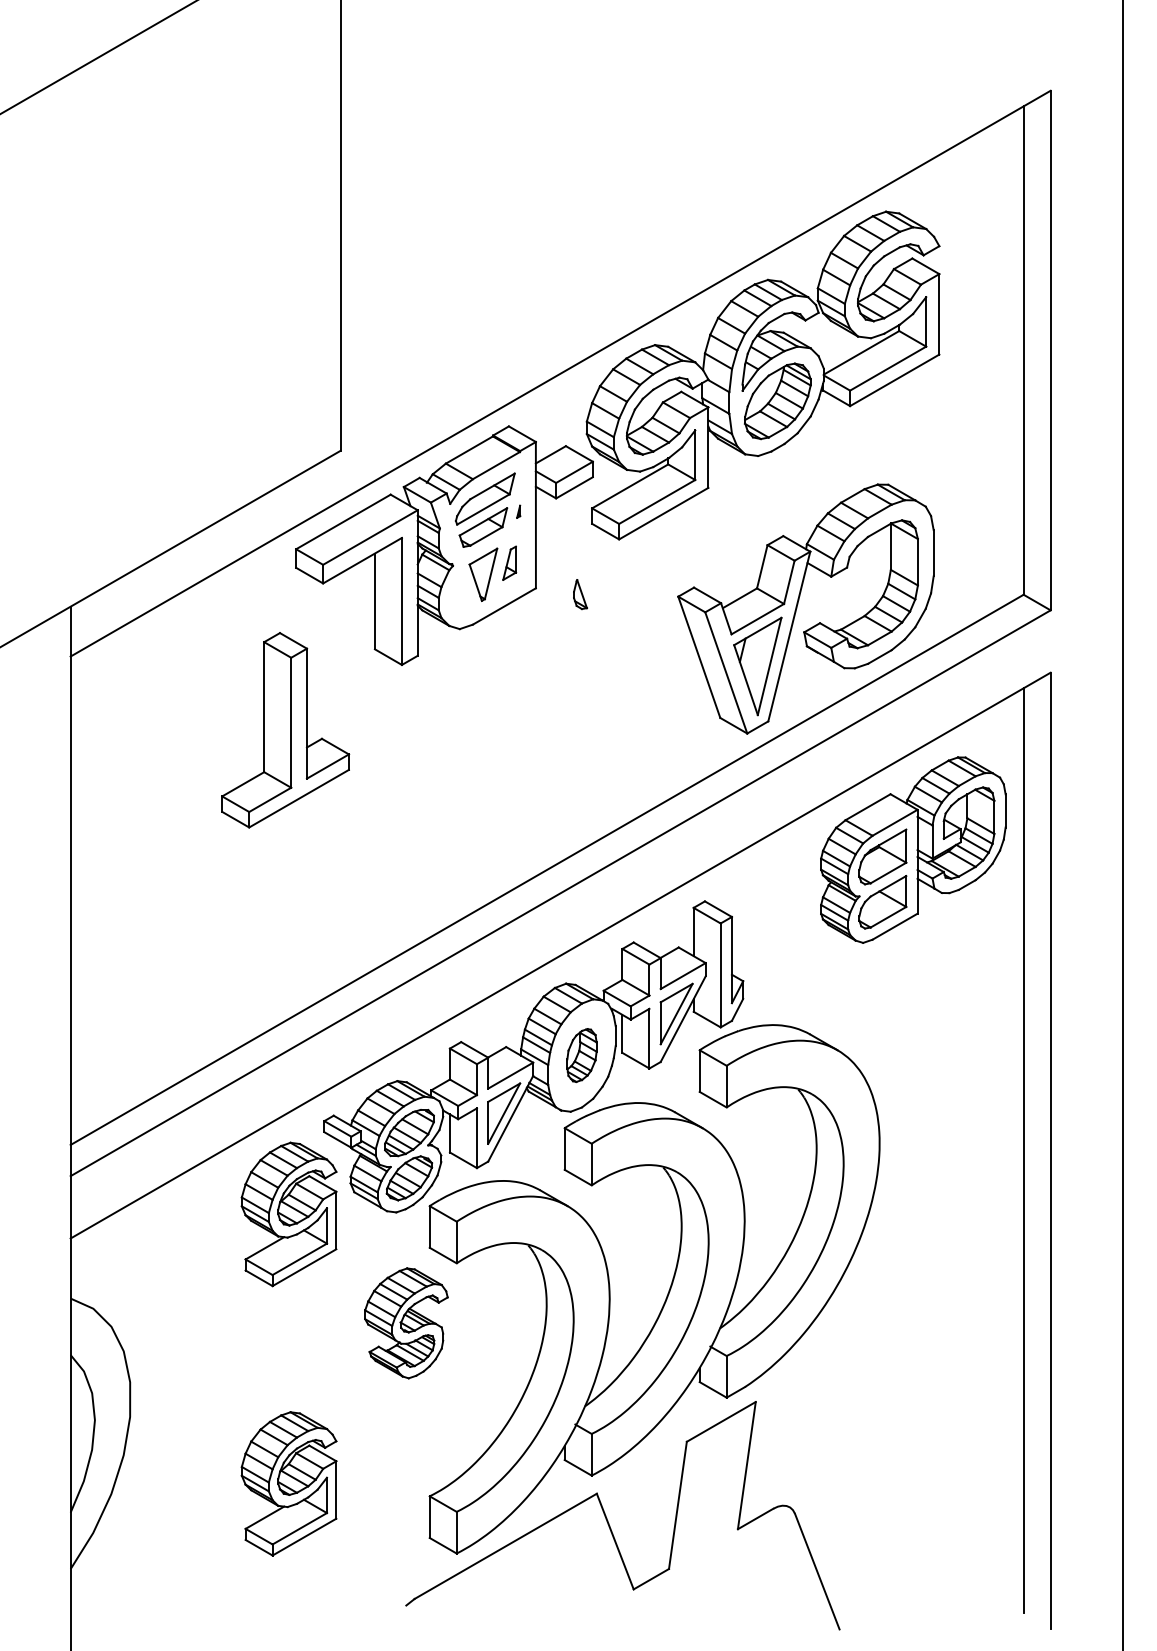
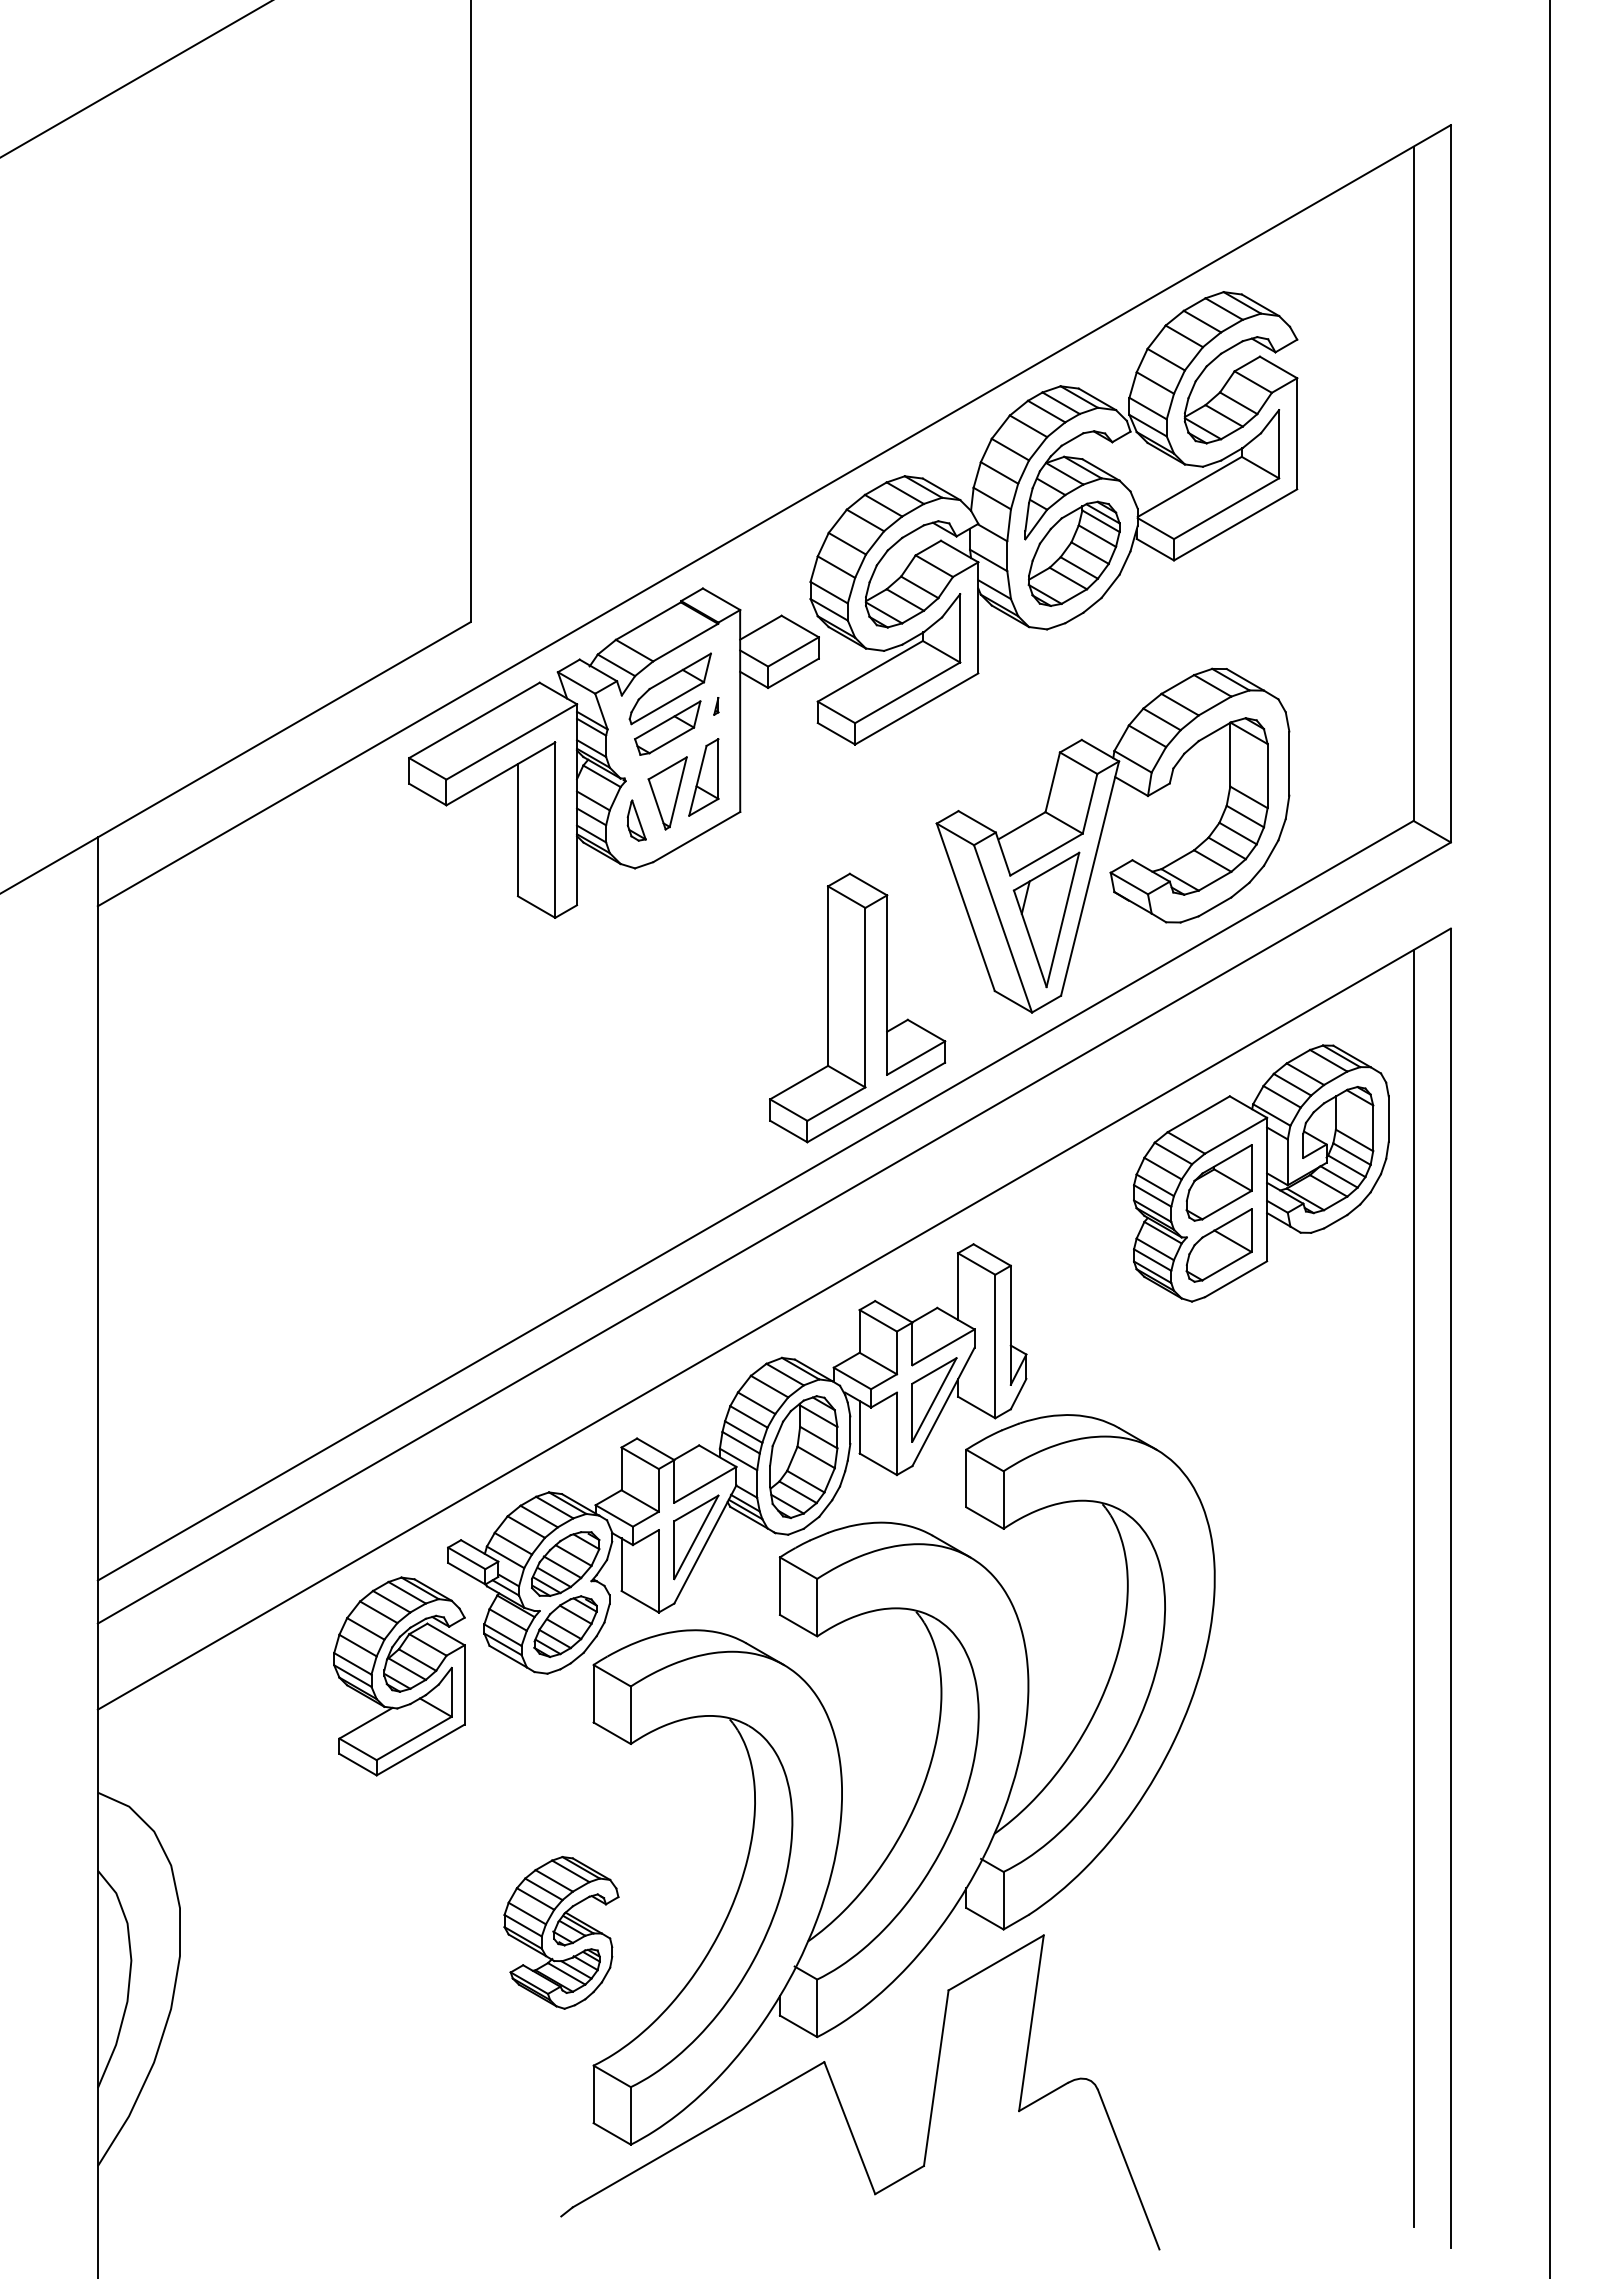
part: (509, 563) -> (703, 777), size x1.67
part: (580, 594) -> (636, 820), moved
part: (285, 729) -> (857, 1007), moved
part: (581, 1055) -> (803, 1456), size x1.67
part: (406, 1323) -> (561, 1932), moved
part: (289, 1483) -> (399, 2048), removed

